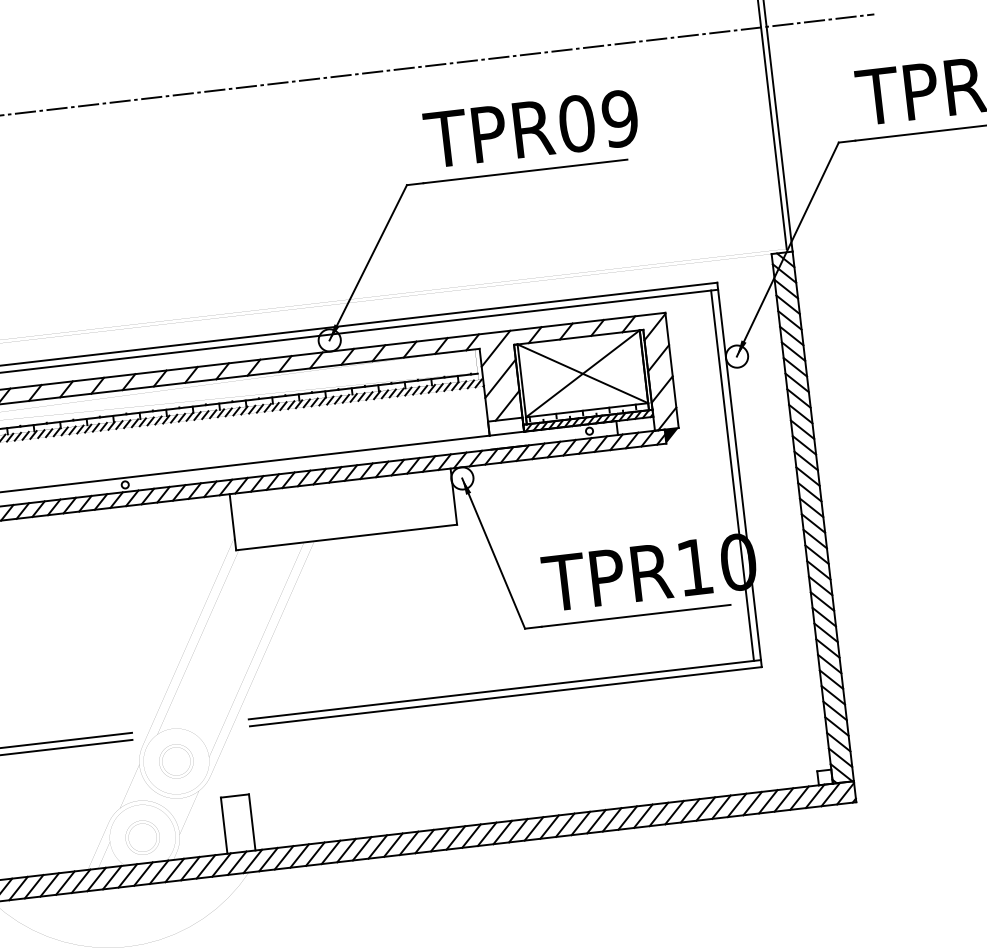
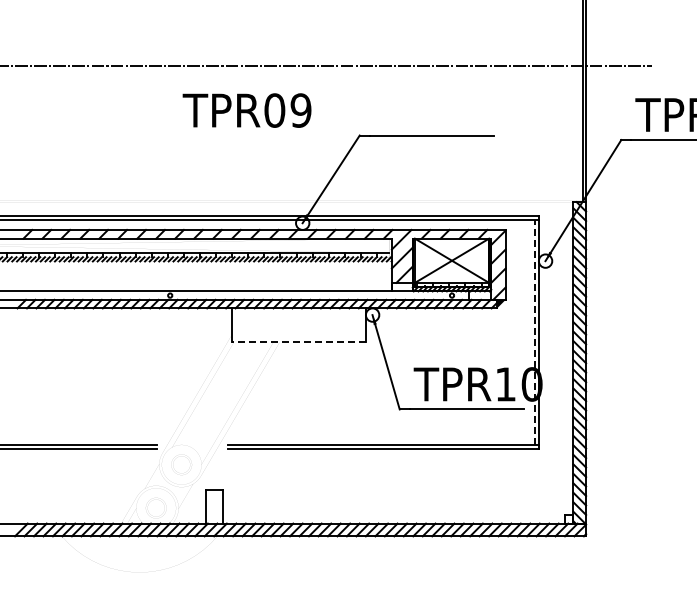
text: (530, 129) -> (246, 110), moved
line: (732, 474) -> (534, 331), solid -> dashed
line: (345, 537) -> (298, 342), solid -> dashed

